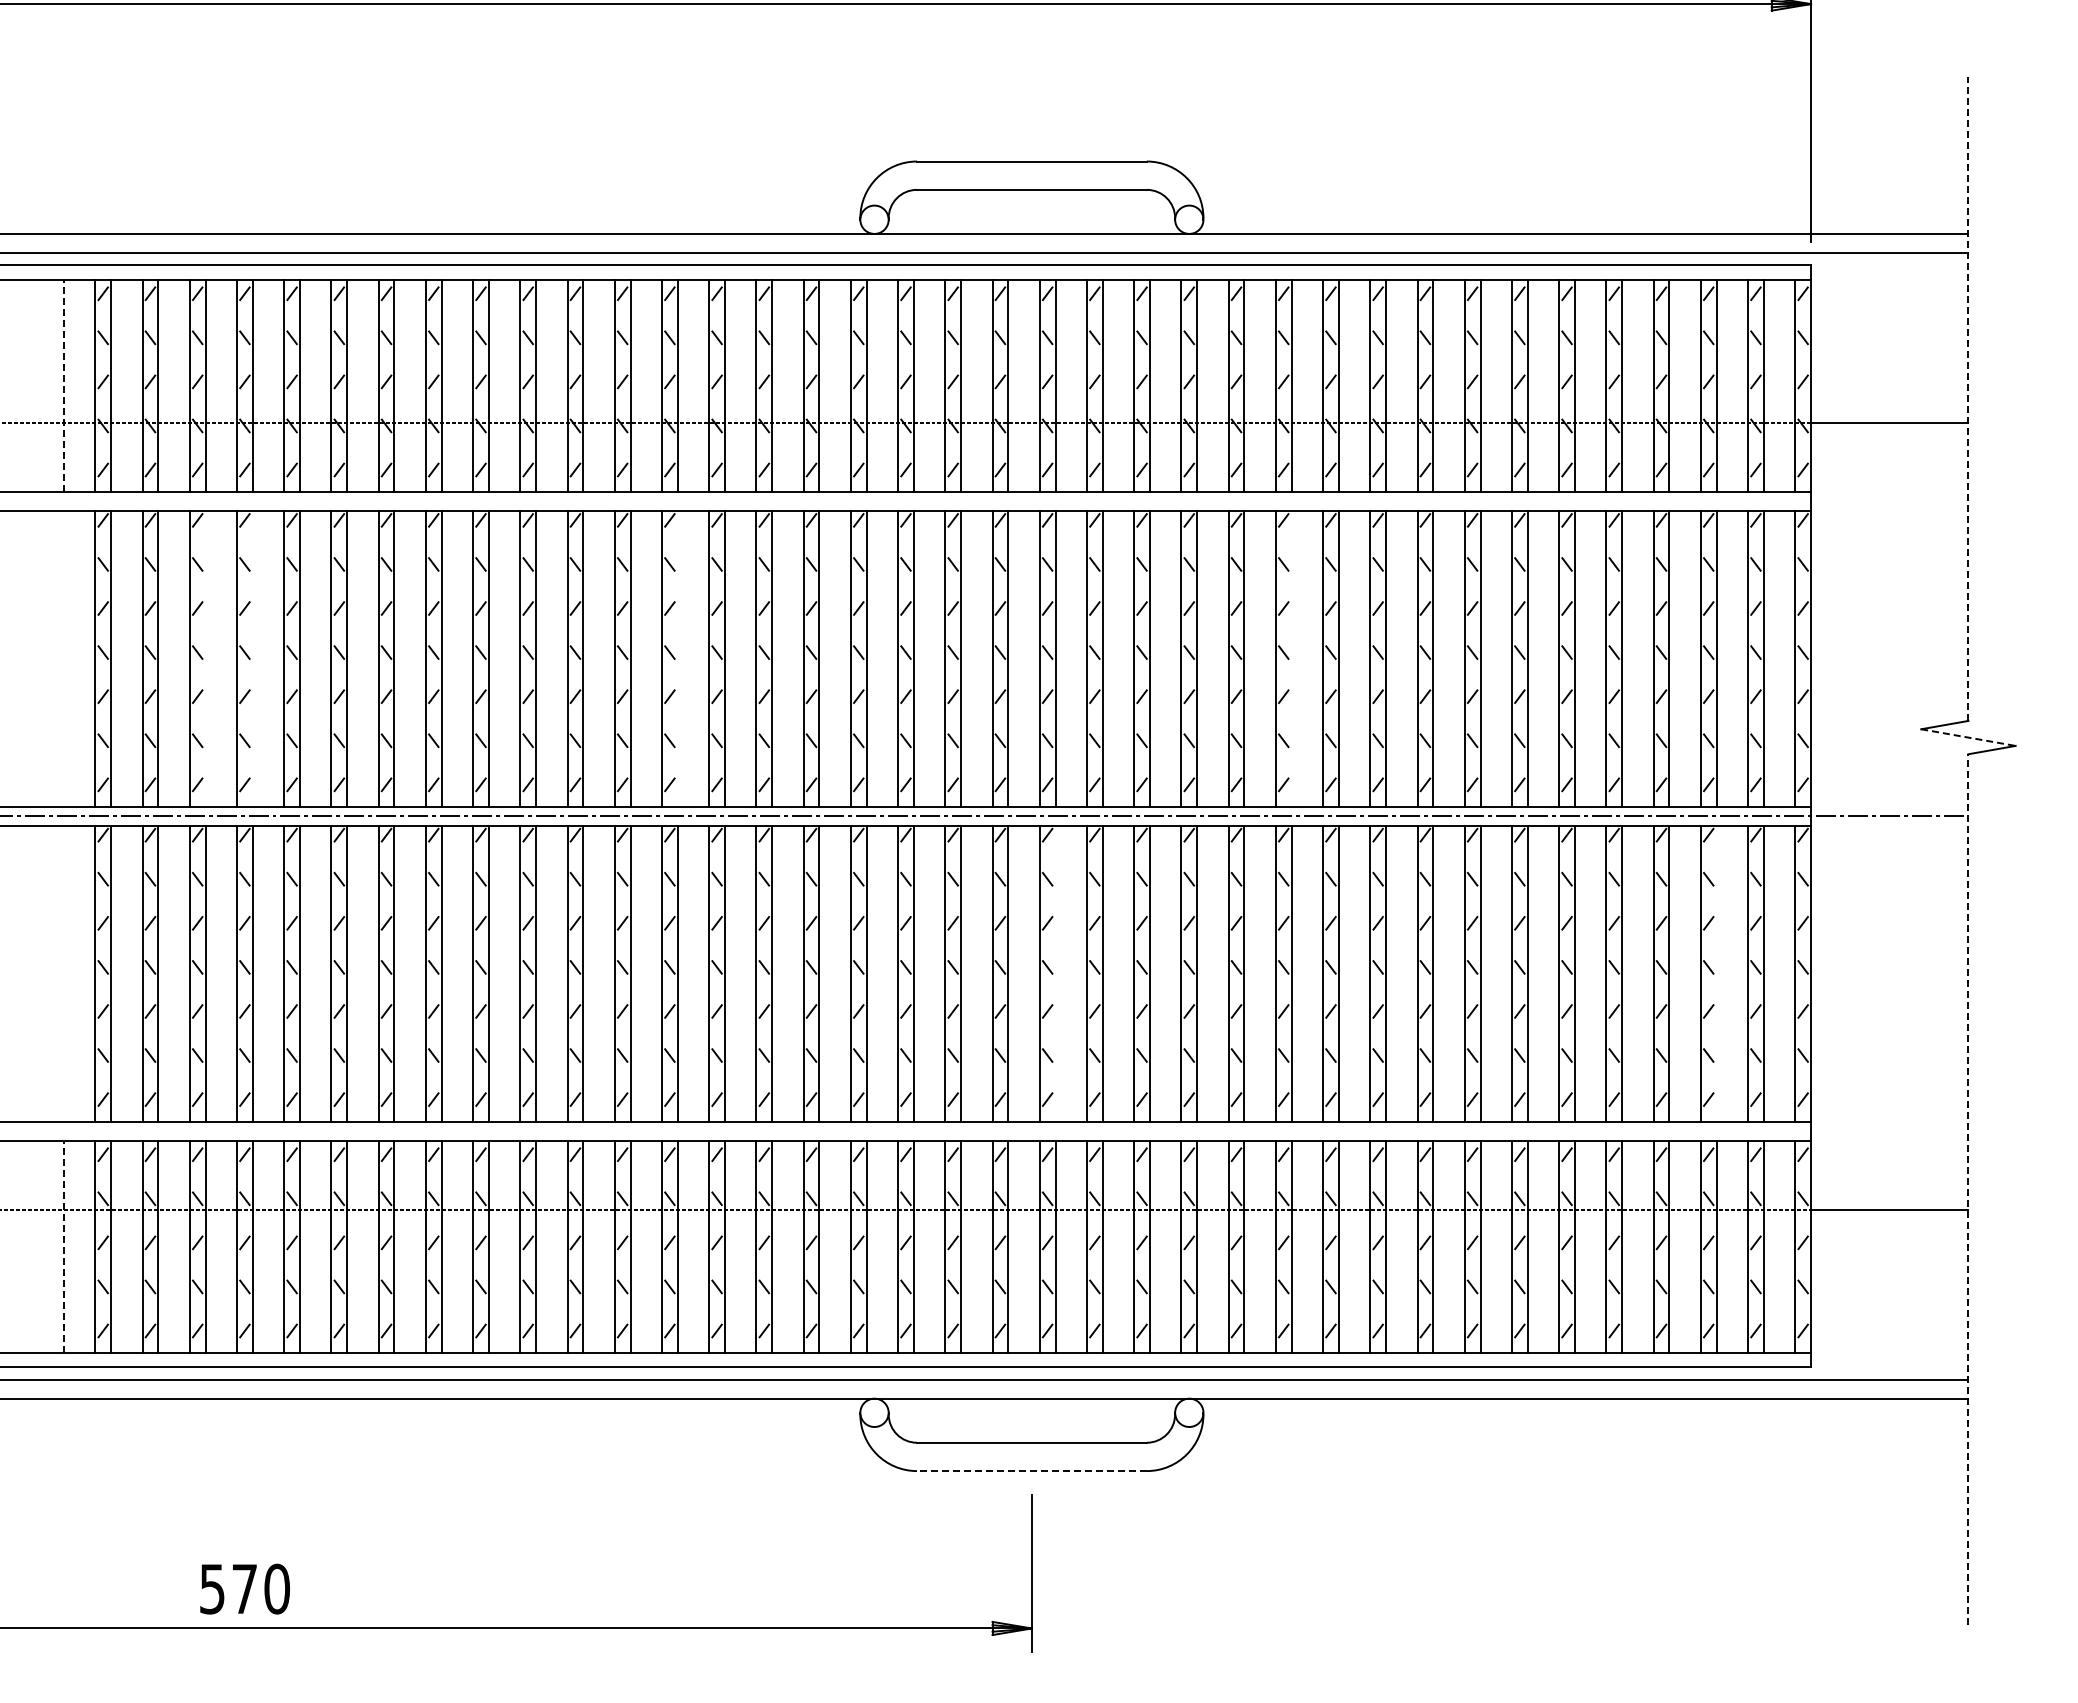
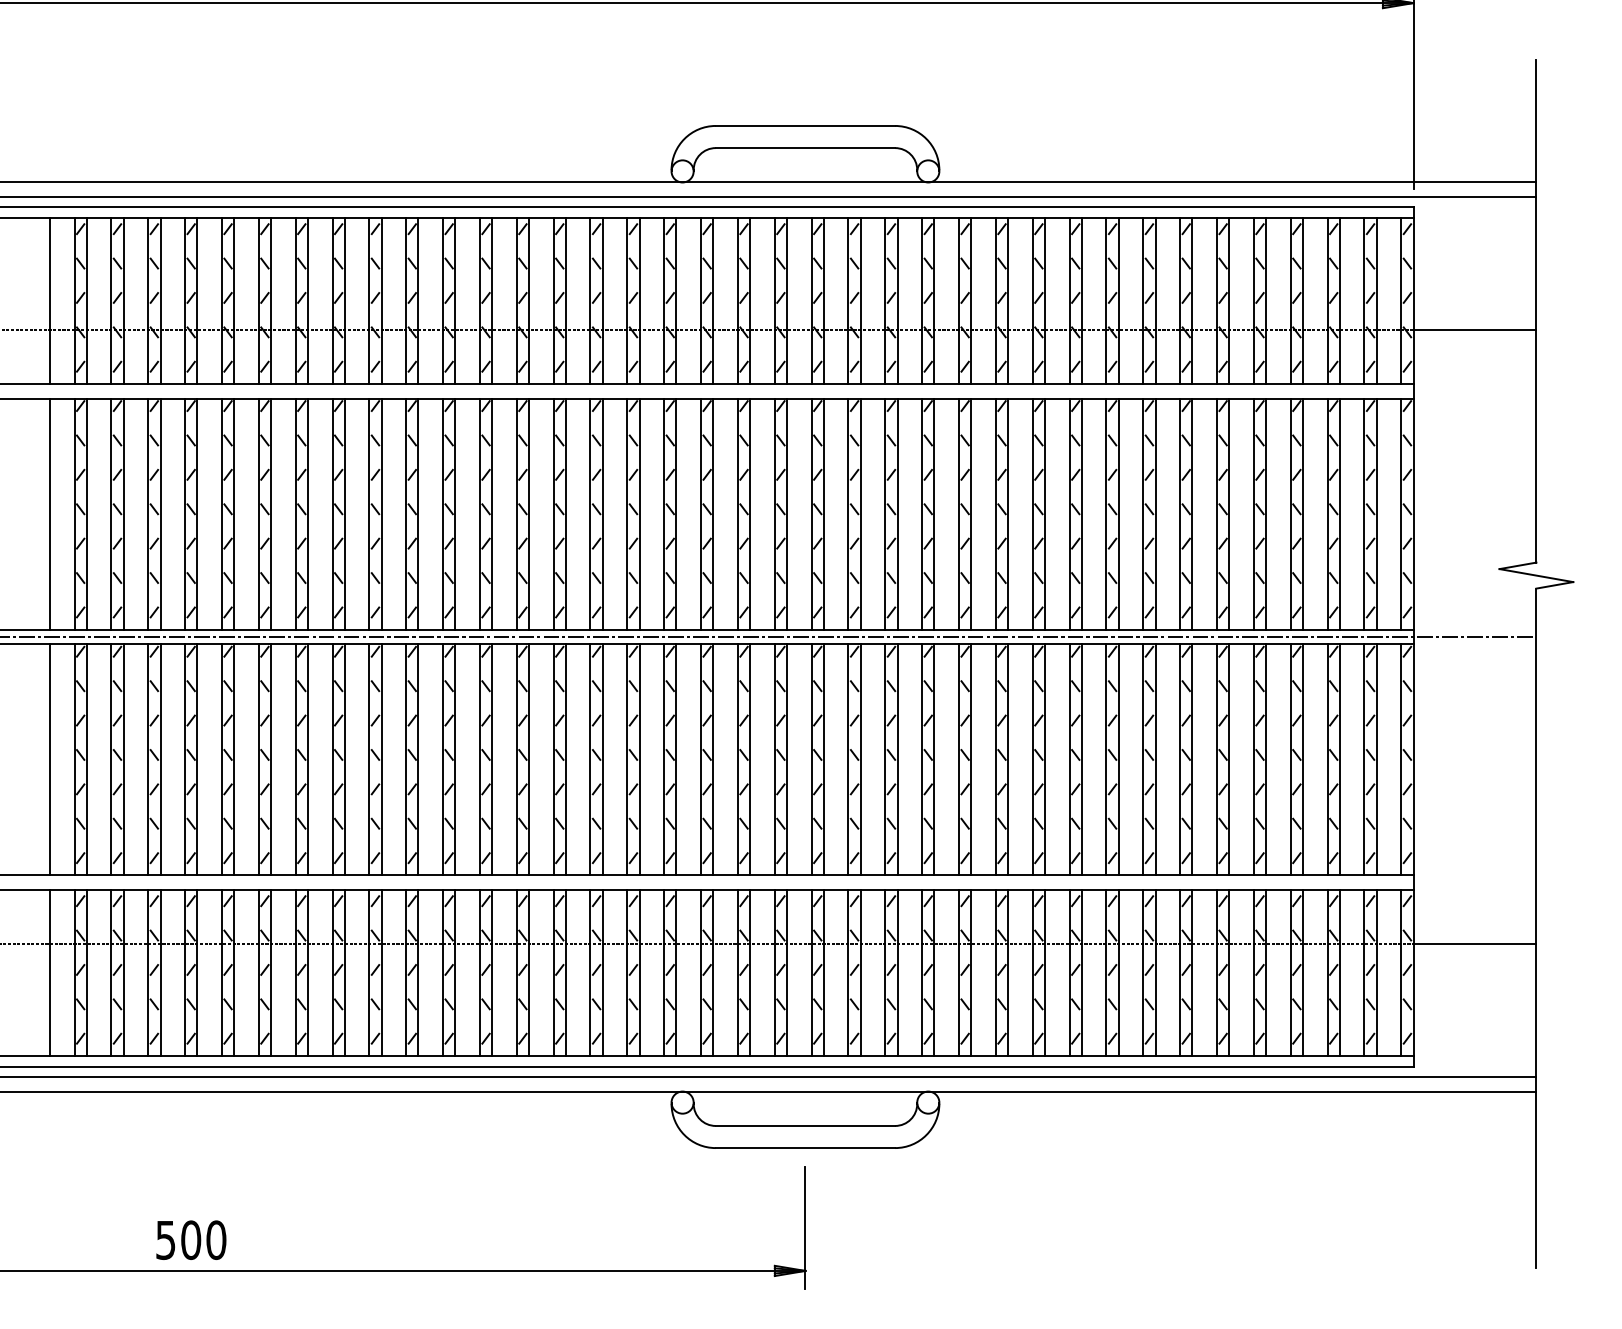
line: (63, 385) -> (49, 300), dashed -> solid
line: (1968, 398) -> (1536, 310), dashed -> solid
line: (63, 658) -> (49, 513), added
line: (205, 658) -> (160, 513), added
line: (252, 658) -> (197, 513), added
line: (677, 658) -> (528, 513), added
line: (1291, 658) -> (1008, 513), added
line: (1968, 737) -> (1536, 575), dashed -> solid
line: (63, 973) -> (49, 759), added
line: (1055, 973) -> (823, 759), added
line: (1716, 973) -> (1339, 759), added
line: (1968, 1189) -> (1536, 928), dashed -> solid
line: (63, 1246) -> (49, 972), dashed -> solid
line: (1031, 1471) -> (805, 1148), dashed -> solid
text: (244, 1588) -> (190, 1239), 570 -> 500

